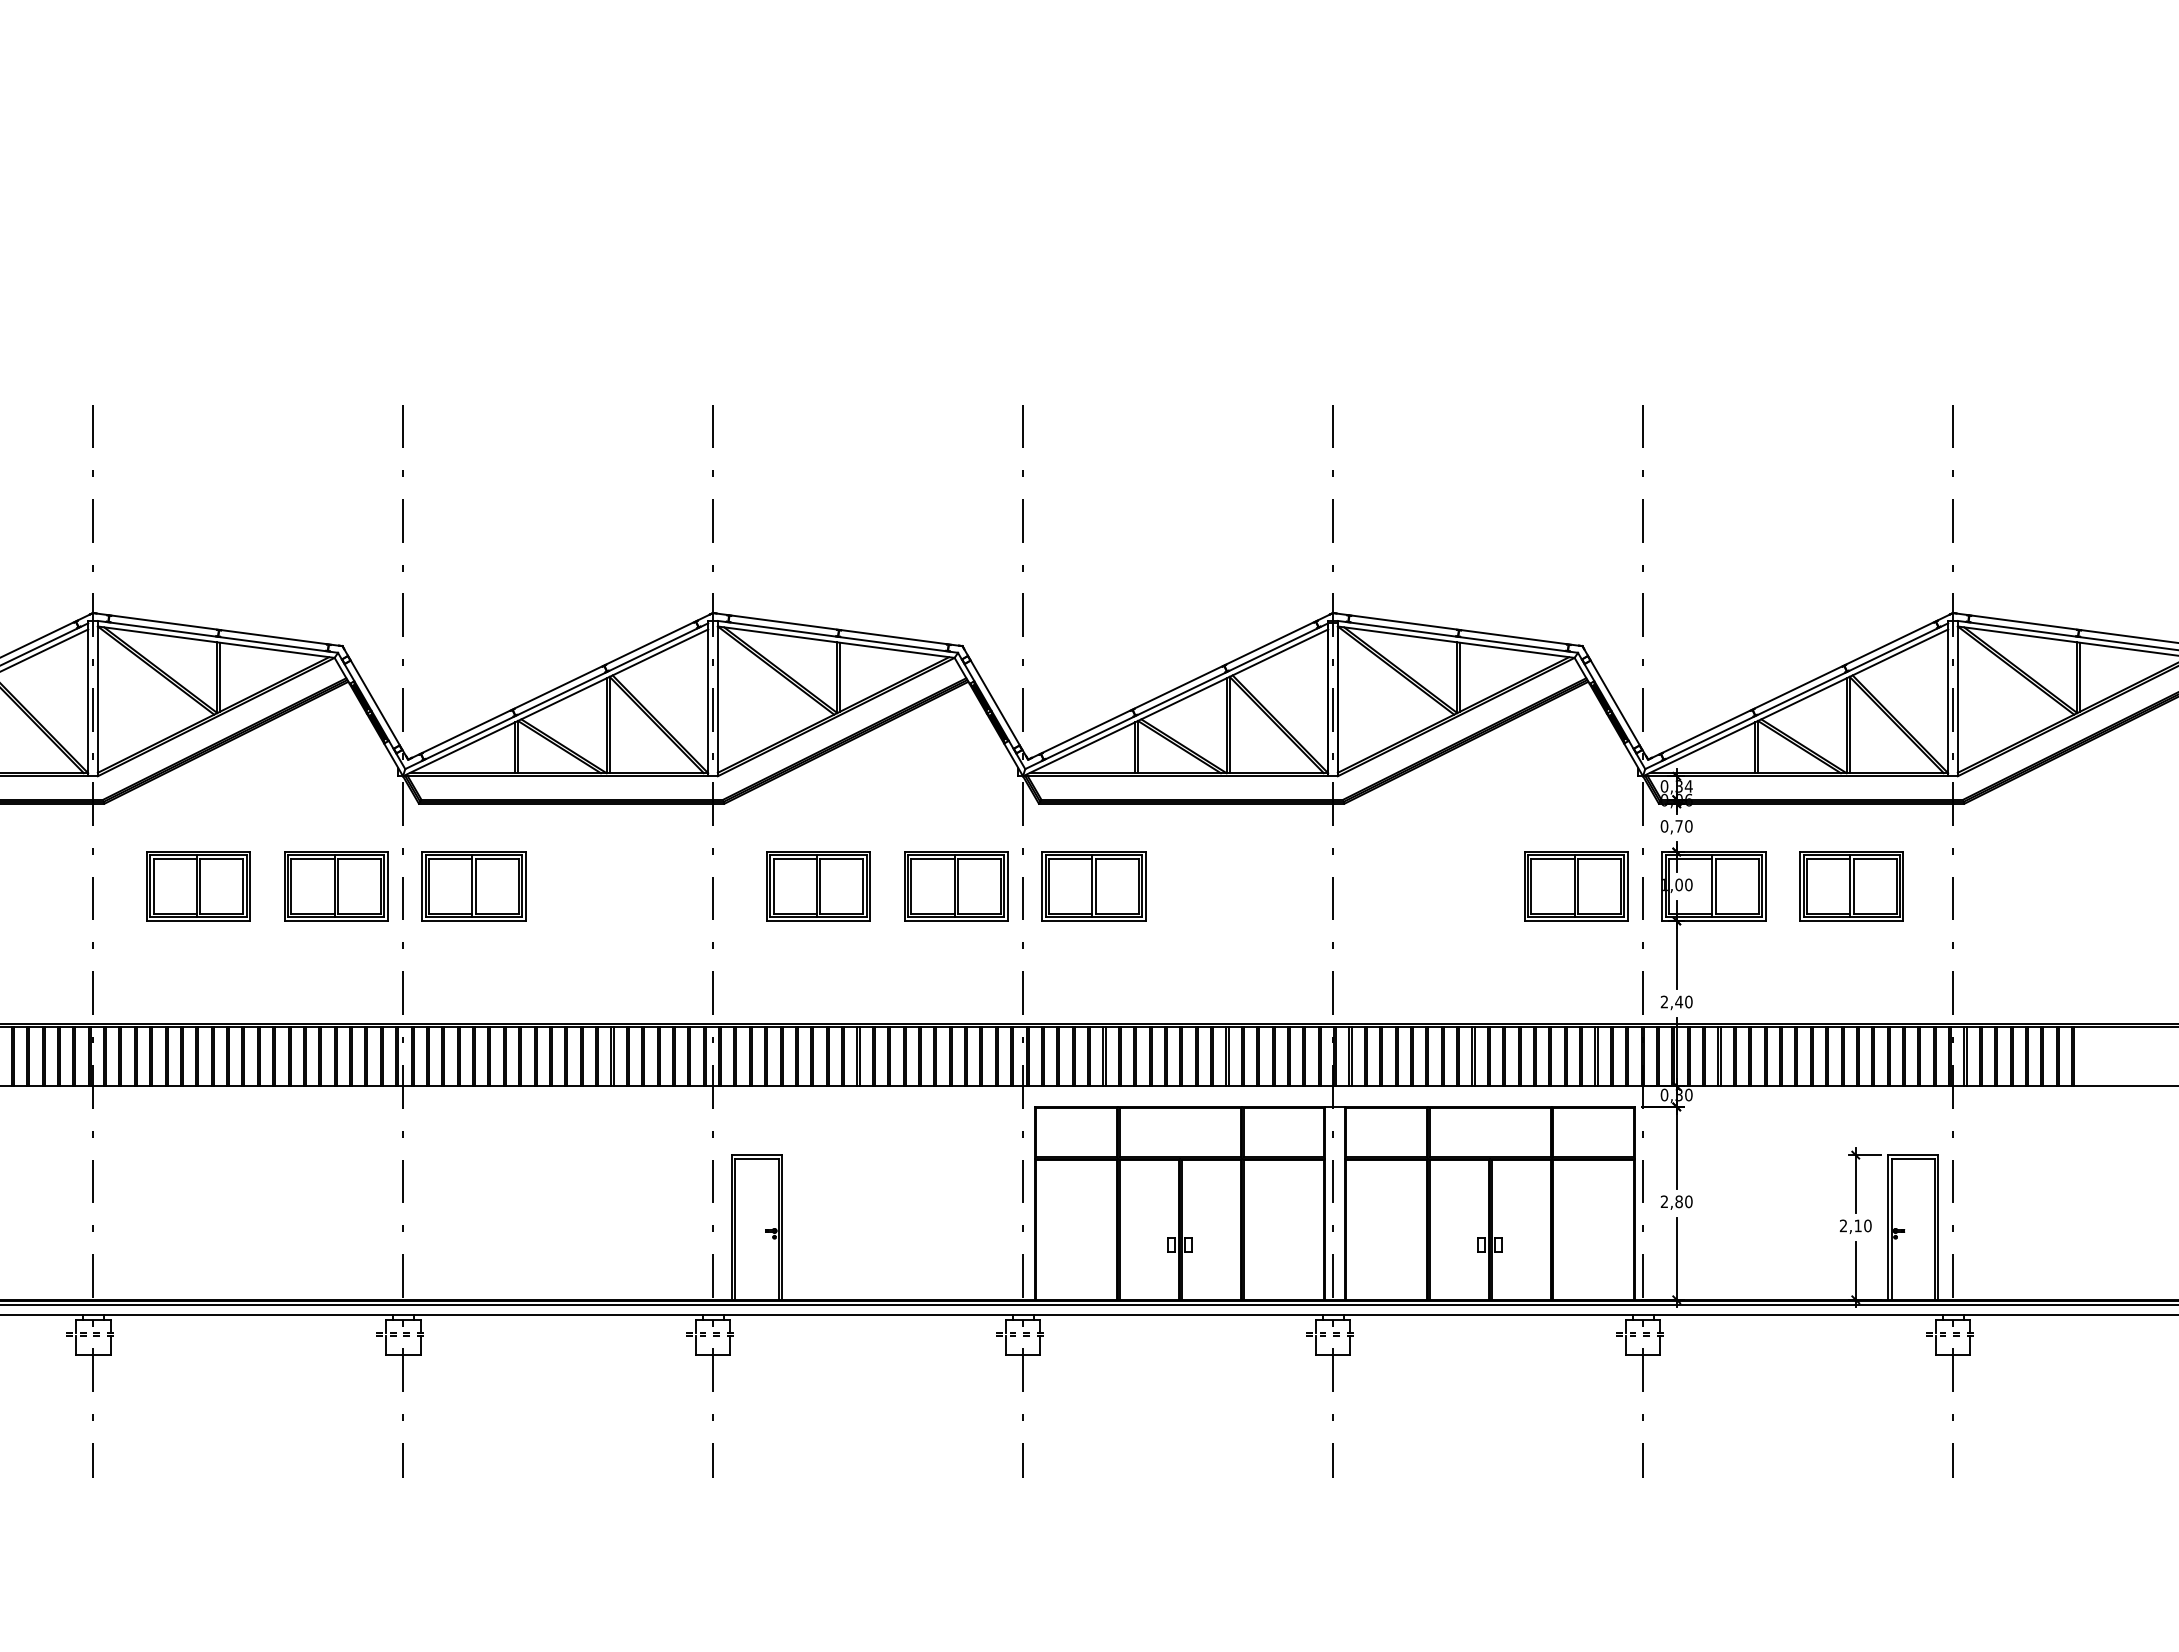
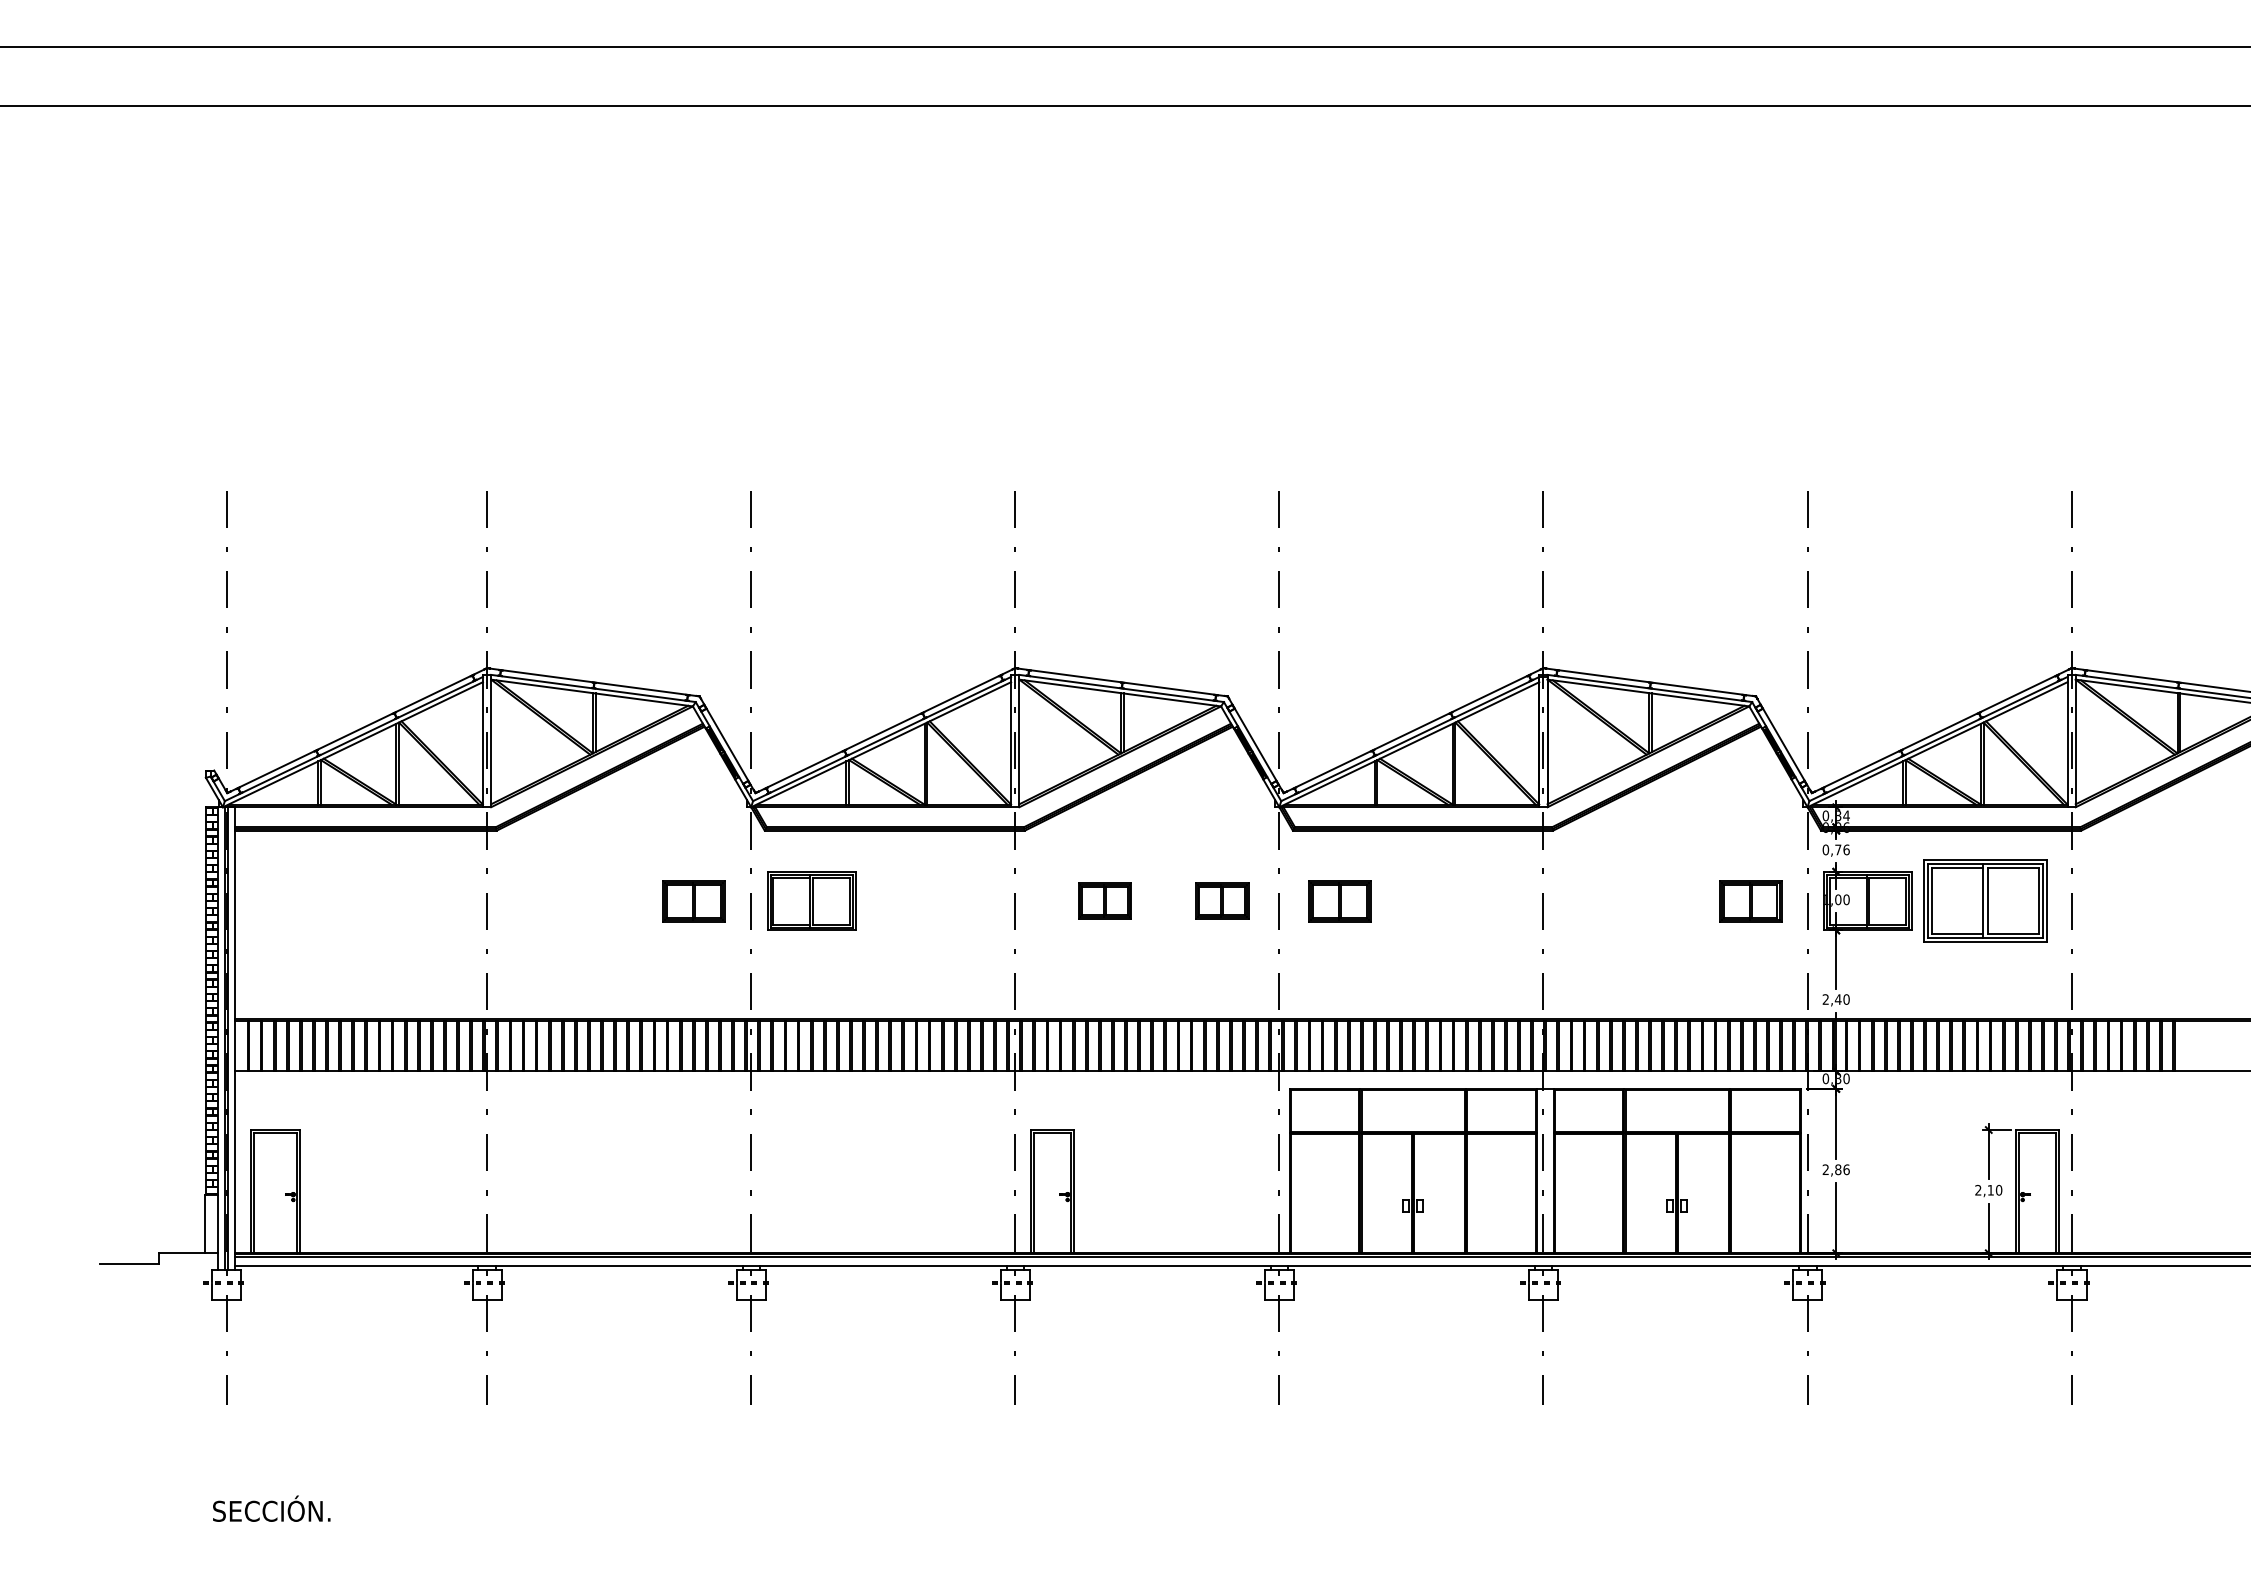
text: (1688, 825) -> (1846, 849), 0,70 -> 0,76
part: (198, 885) -> (576, 900), removed
part: (335, 885) -> (693, 900), size x0.7
part: (817, 885) -> (1104, 900), size x0.6
part: (955, 885) -> (1221, 900), size x0.6
part: (1093, 885) -> (1339, 900), size x0.7
part: (1576, 885) -> (1750, 900), size x0.7
part: (1850, 885) -> (1984, 900), size x1.4
text: (1688, 1201) -> (1846, 1169), 2,80 -> 2,86

